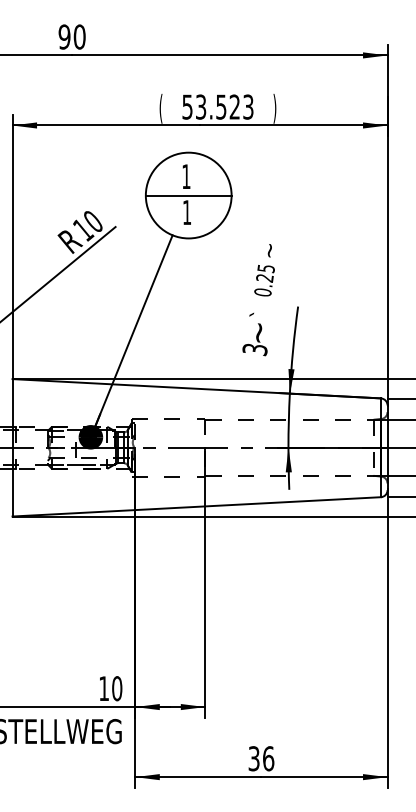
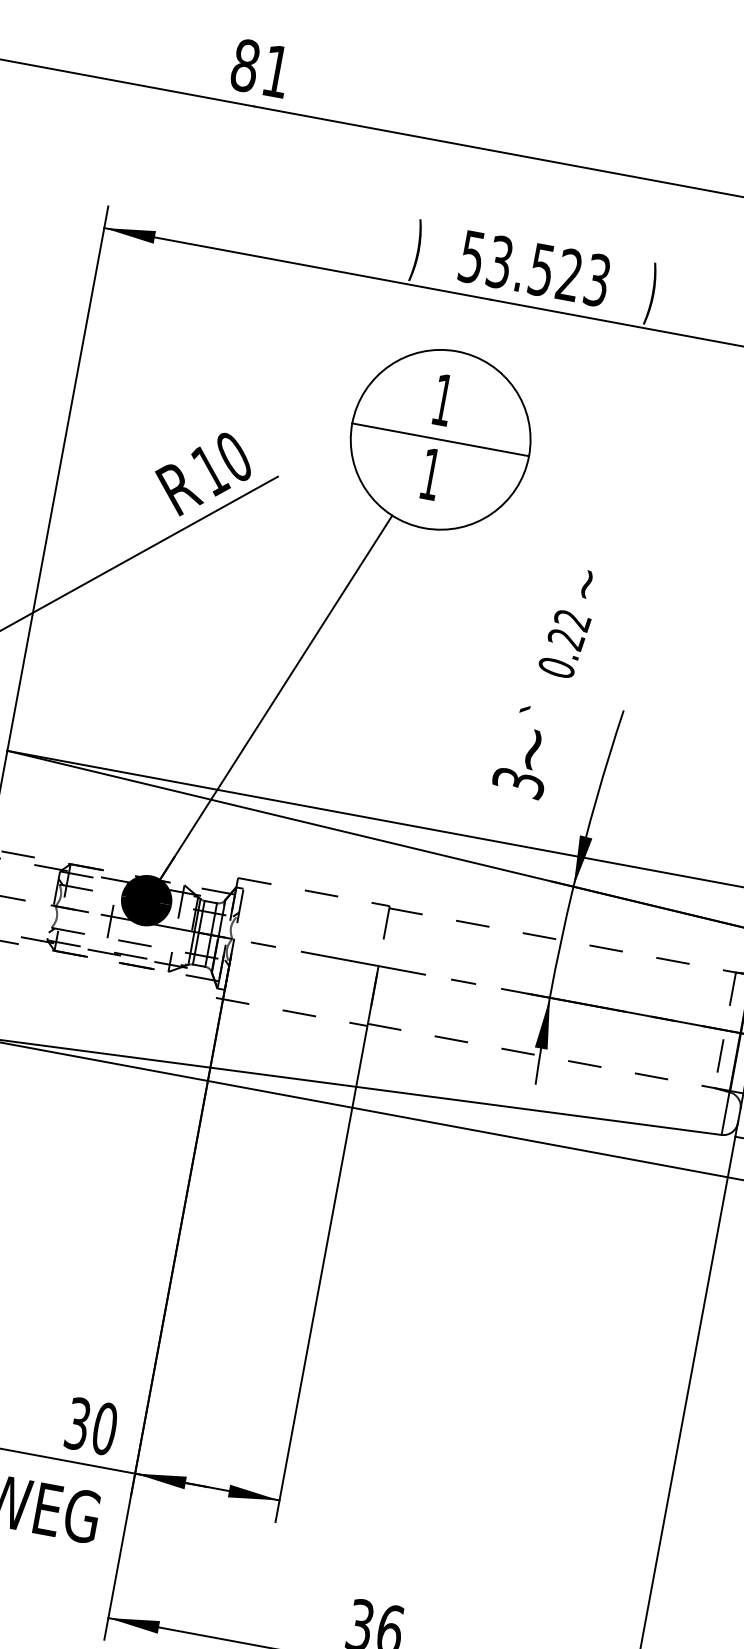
text: (71, 36) -> (259, 67), 90 -> 81
text: (160, 108) -> (415, 249), ( -> )
text: (265, 268) -> (571, 619), 0.25 -> 0.22
text: (103, 688) -> (76, 1423), 10 -> 30

